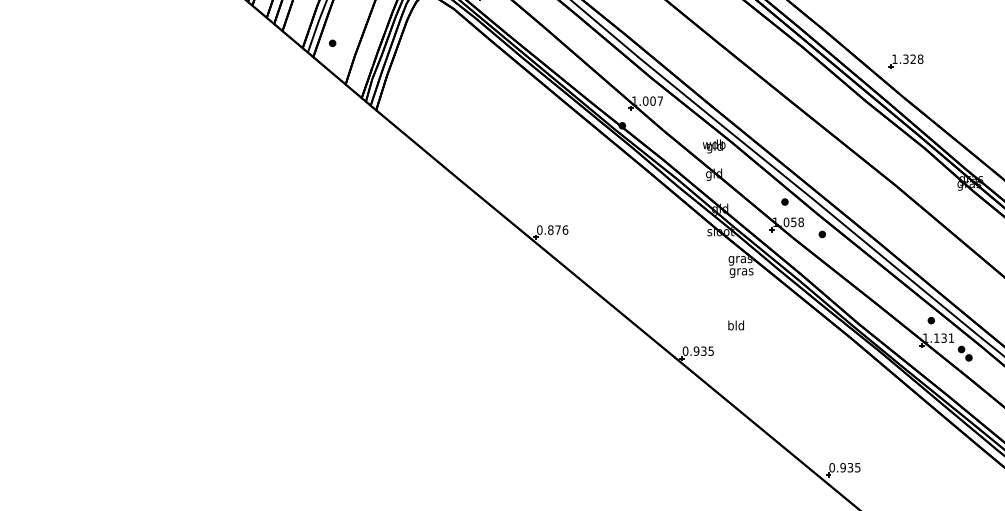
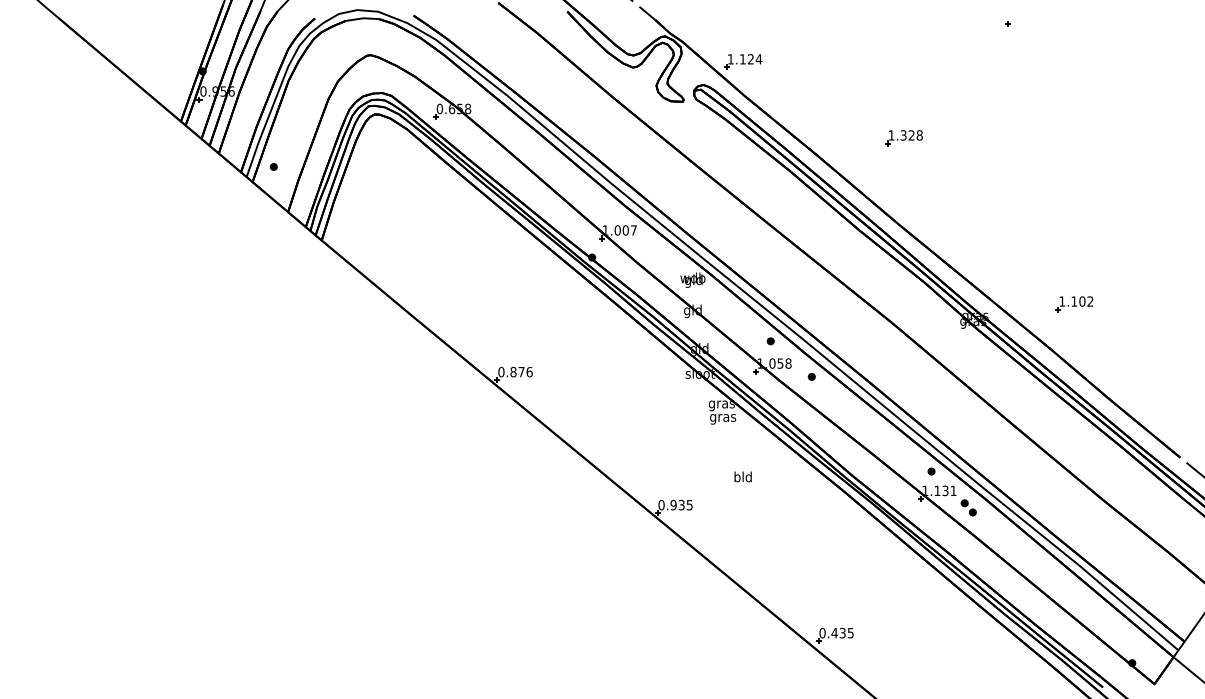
part: (905, 62) -> (903, 138), moved
text: (735, 325) -> (742, 476), moved
text: (843, 467) -> (834, 632), 0.935 -> 0.435

